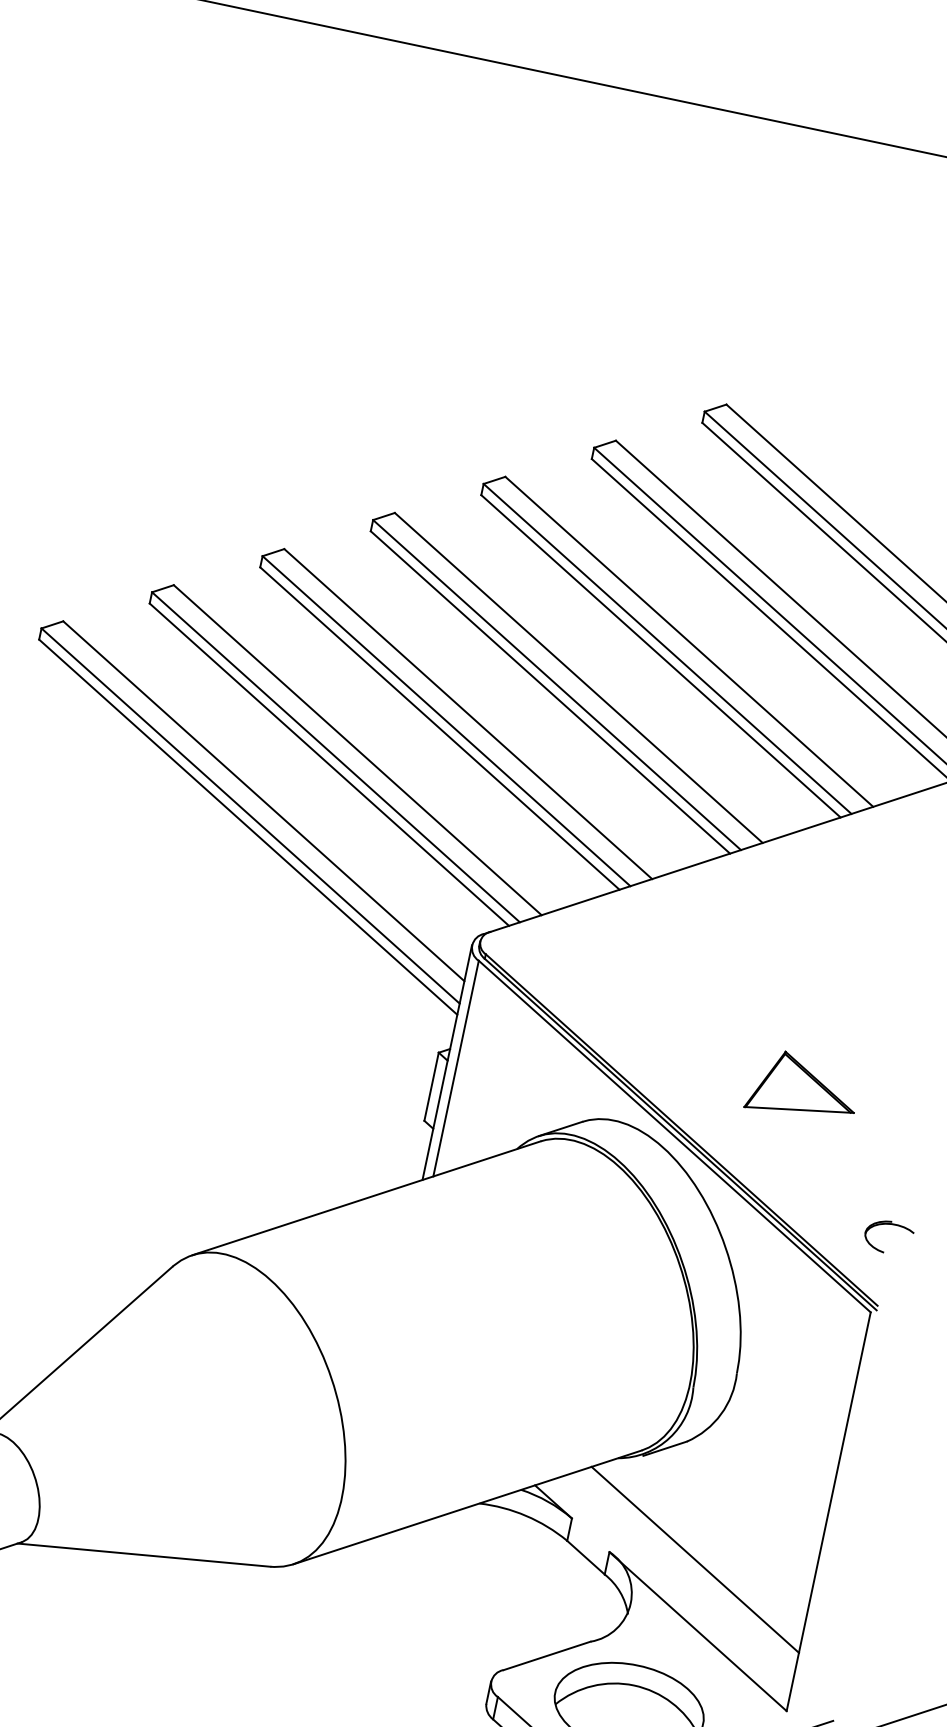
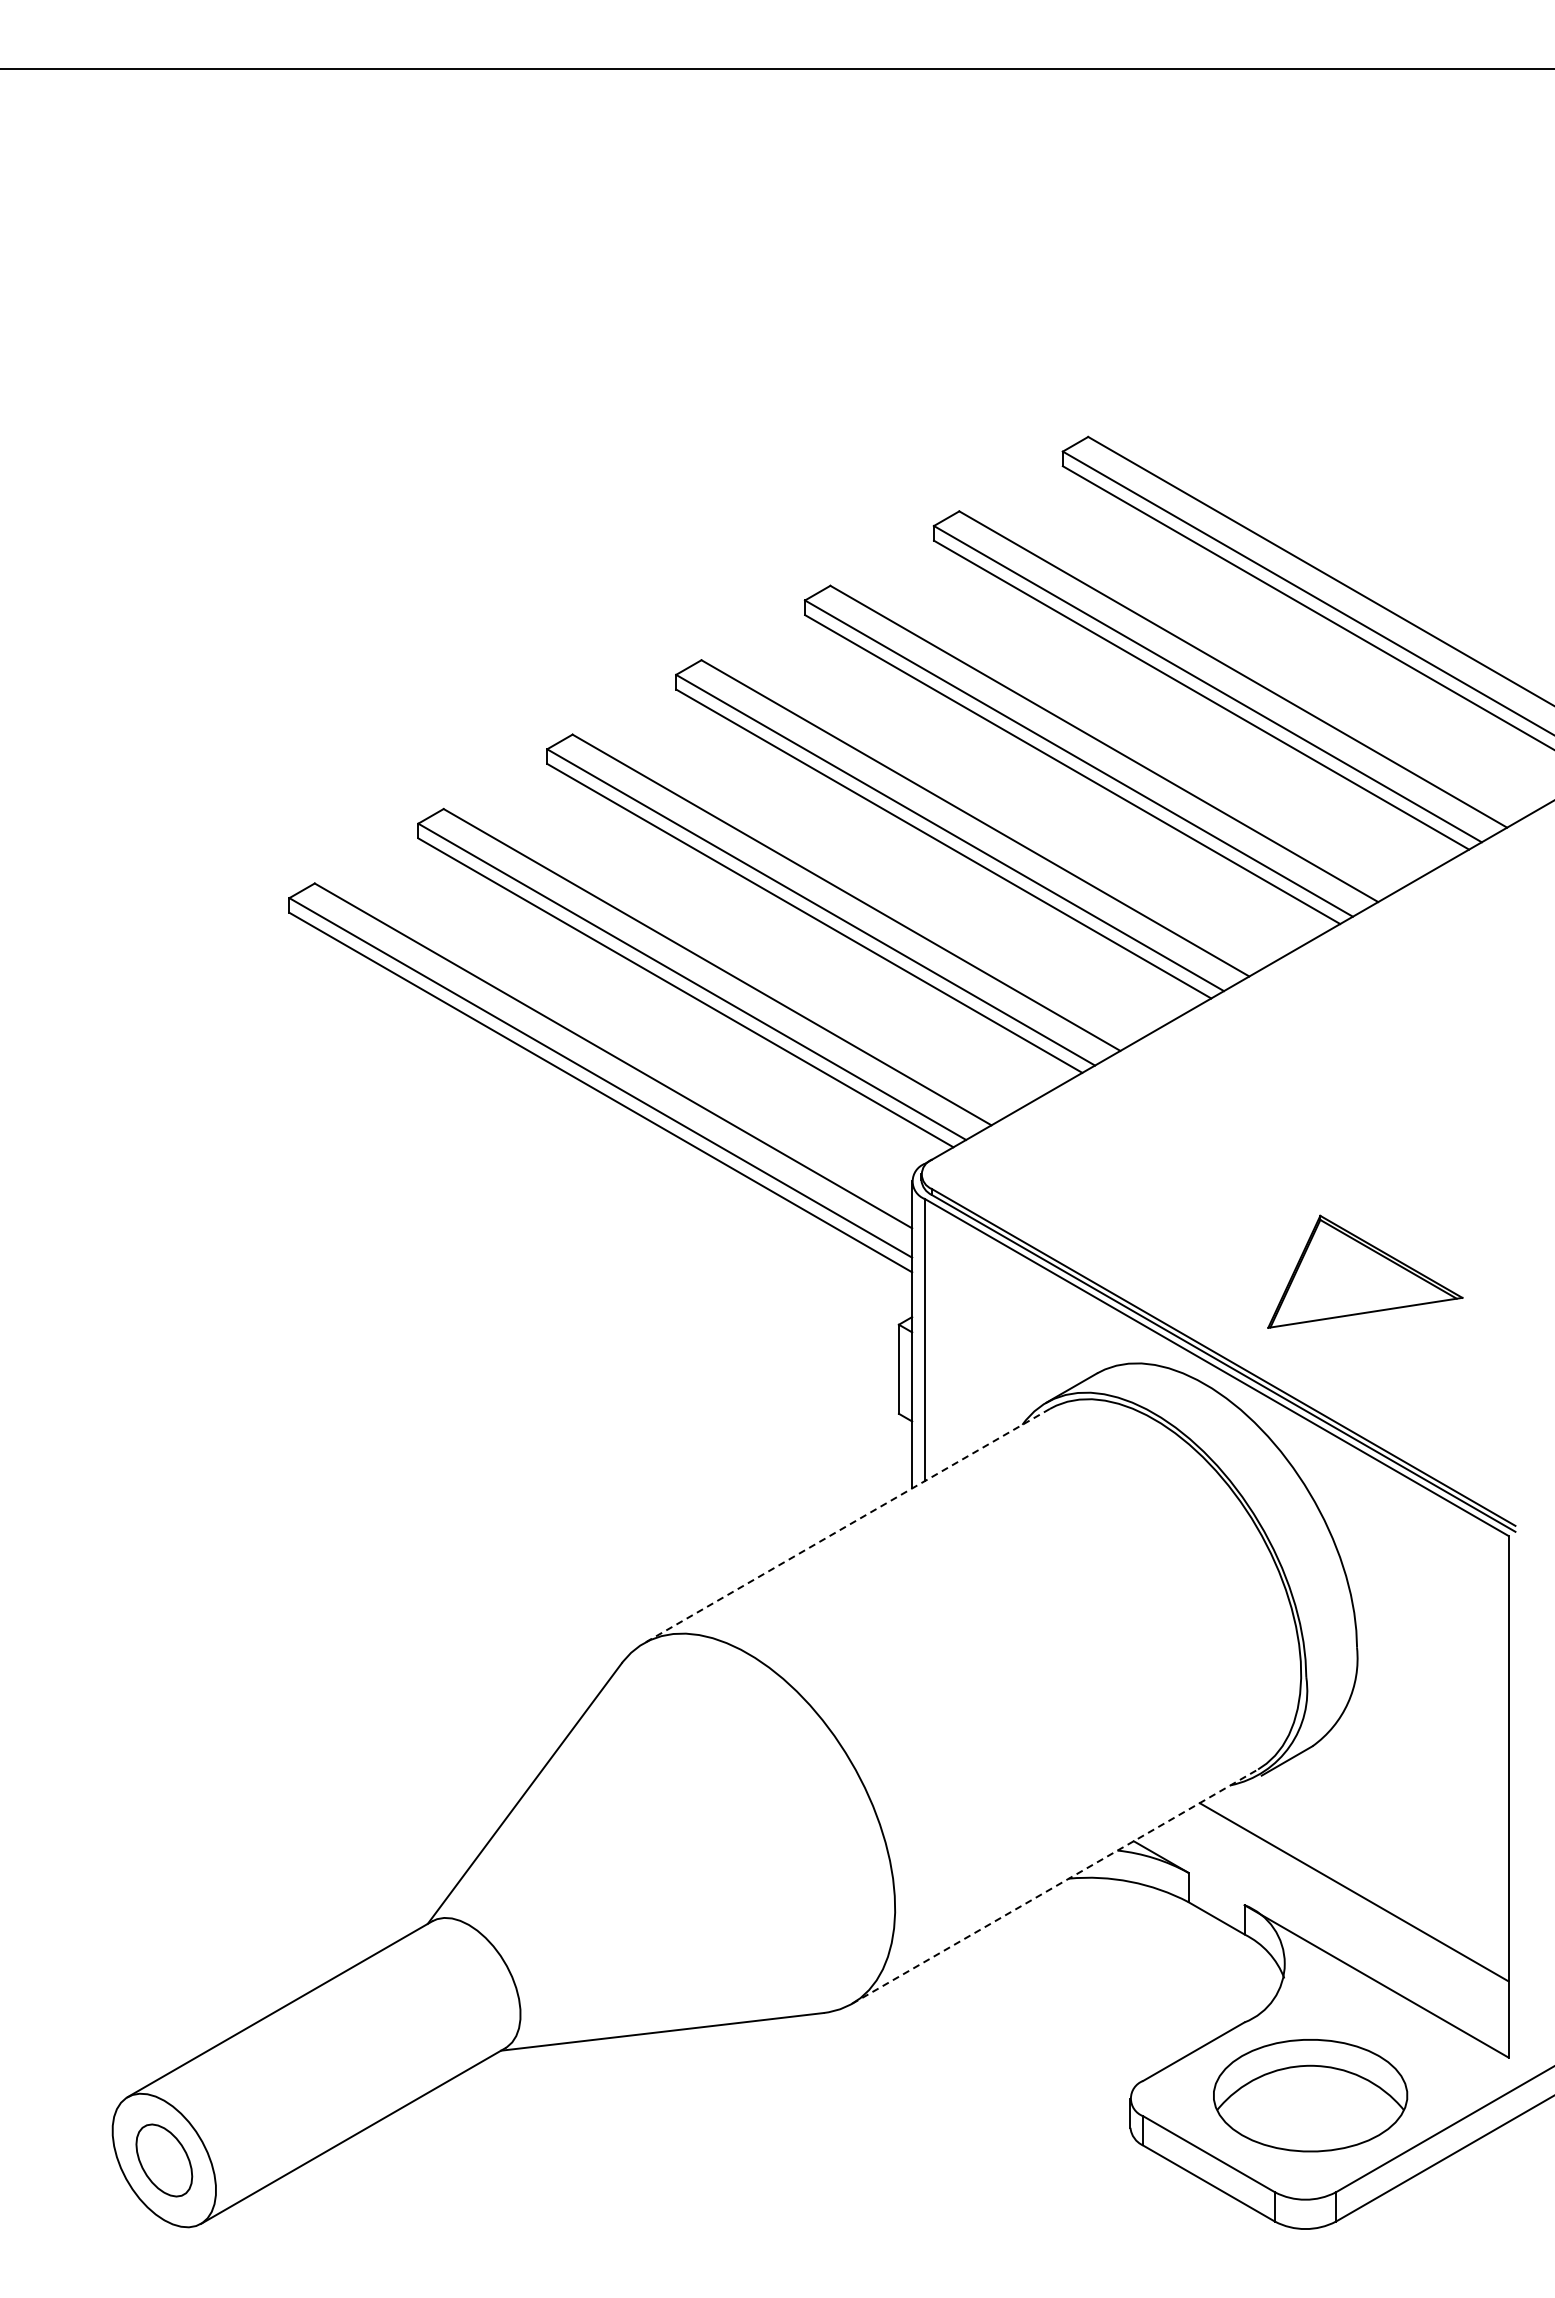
part: (803, 1087) -> (1365, 1272), size x1.4
line: (366, 1198) -> (846, 1526), solid -> dashed
part: (889, 1224) -> (1508, 1421), removed
line: (467, 1507) -> (1055, 1886), solid -> dashed

